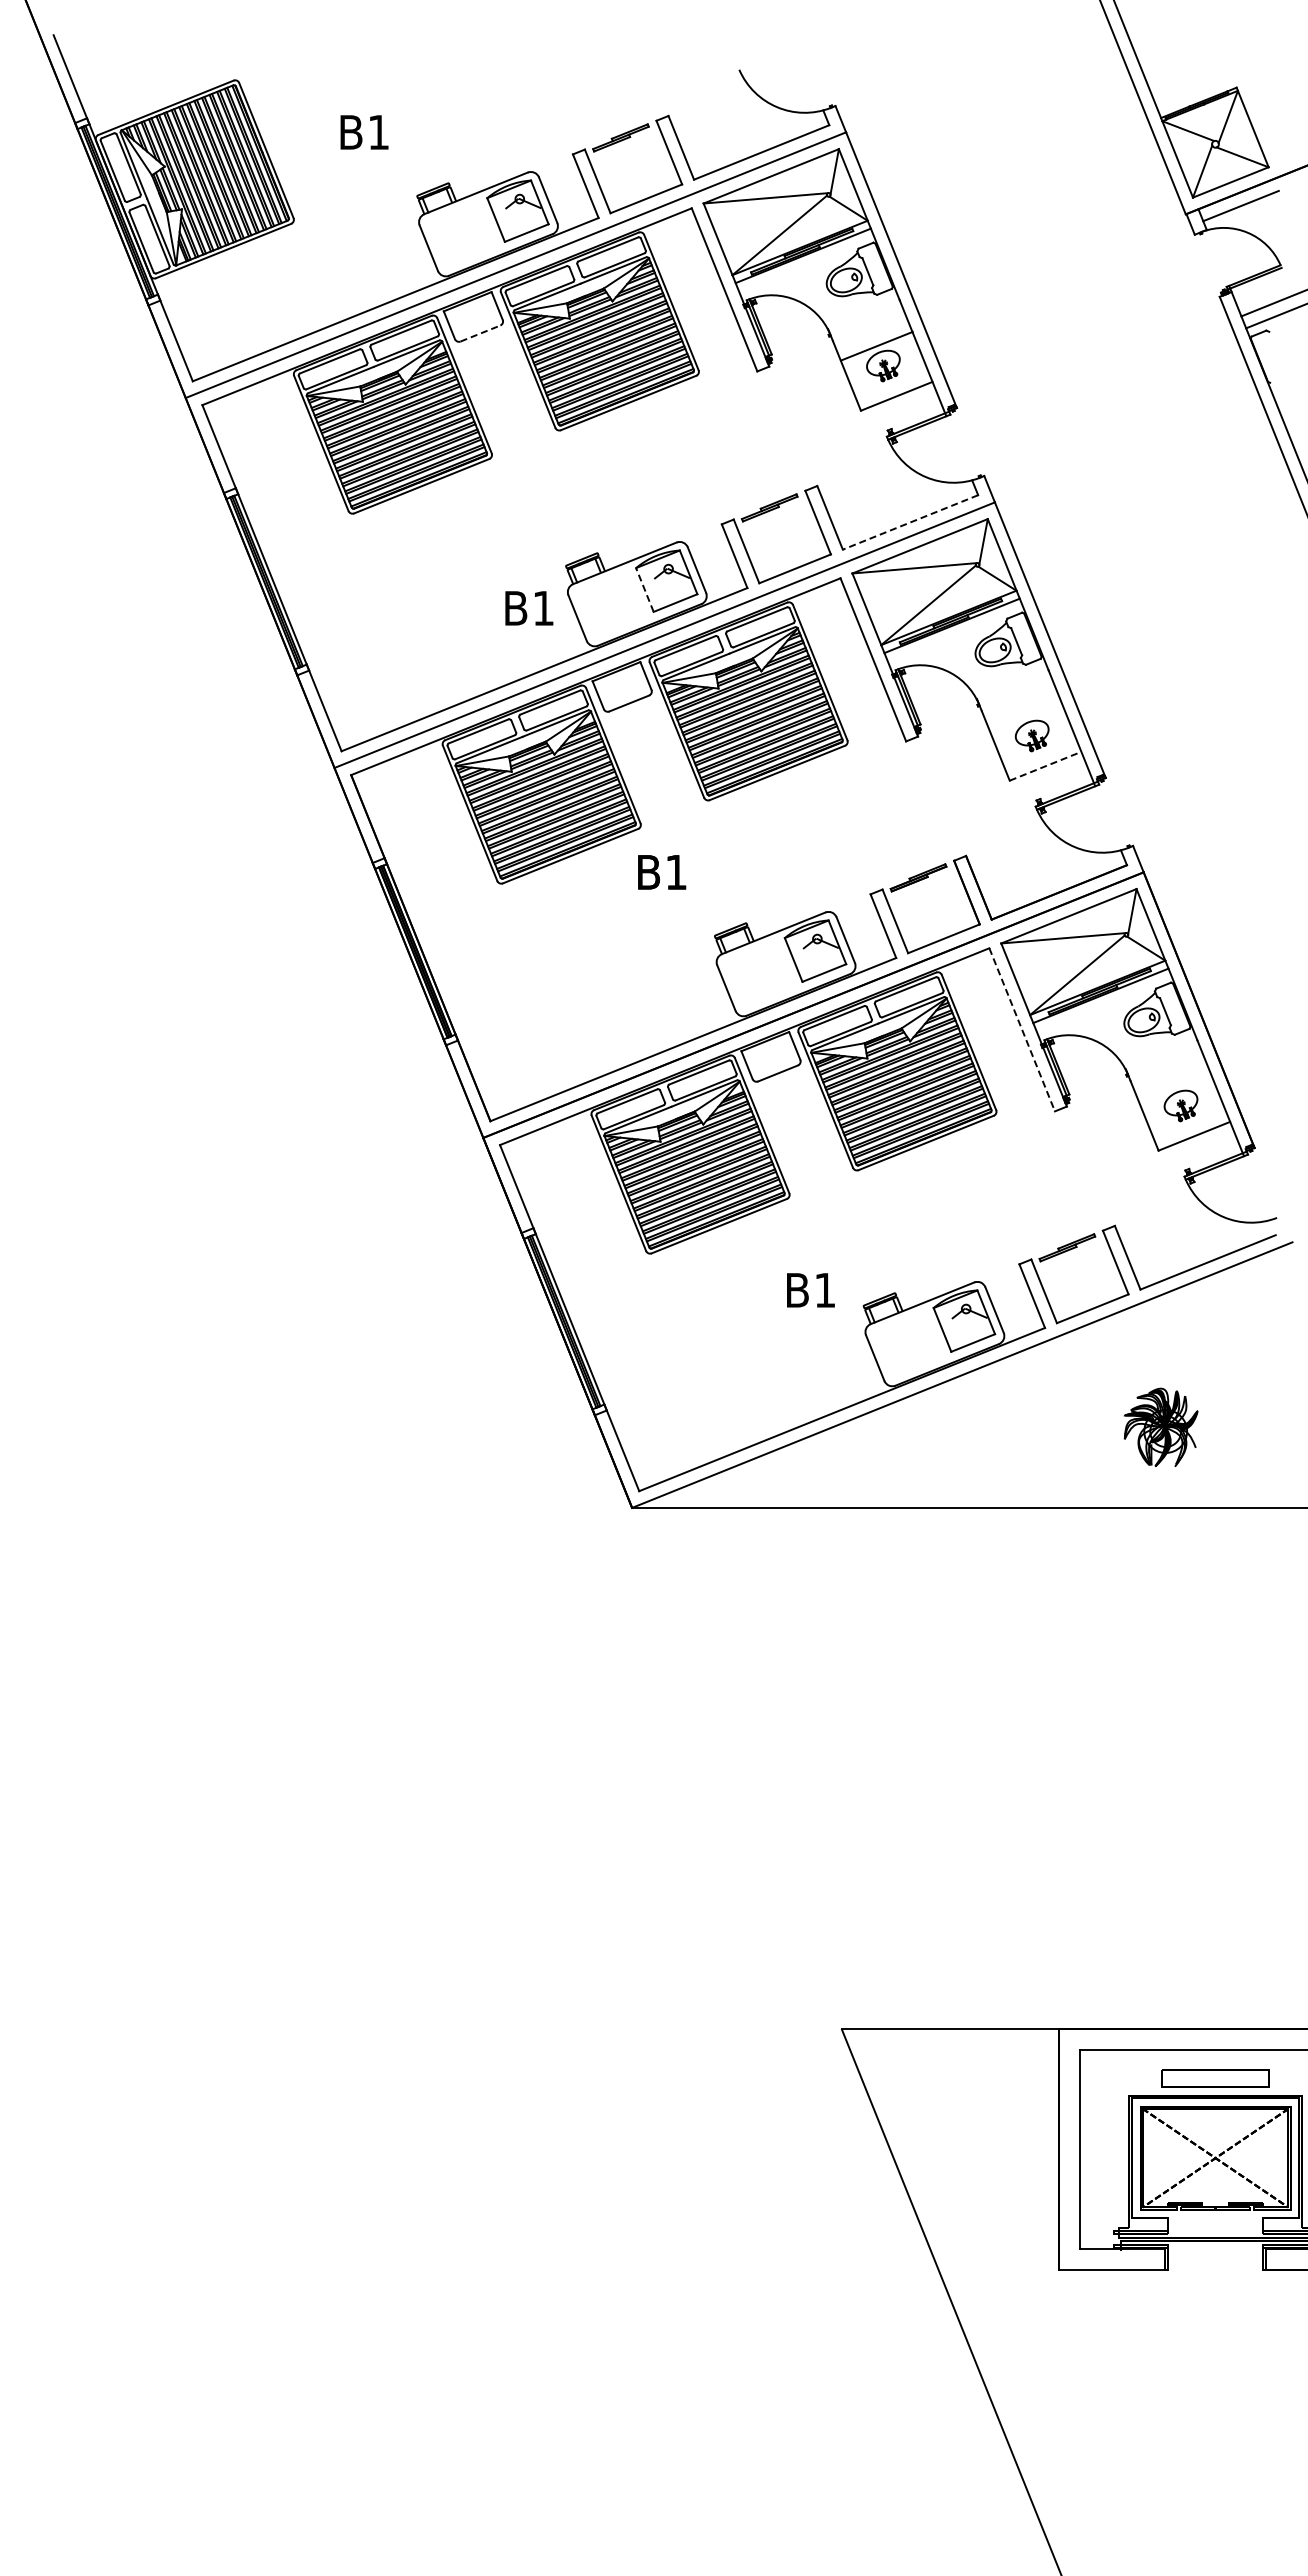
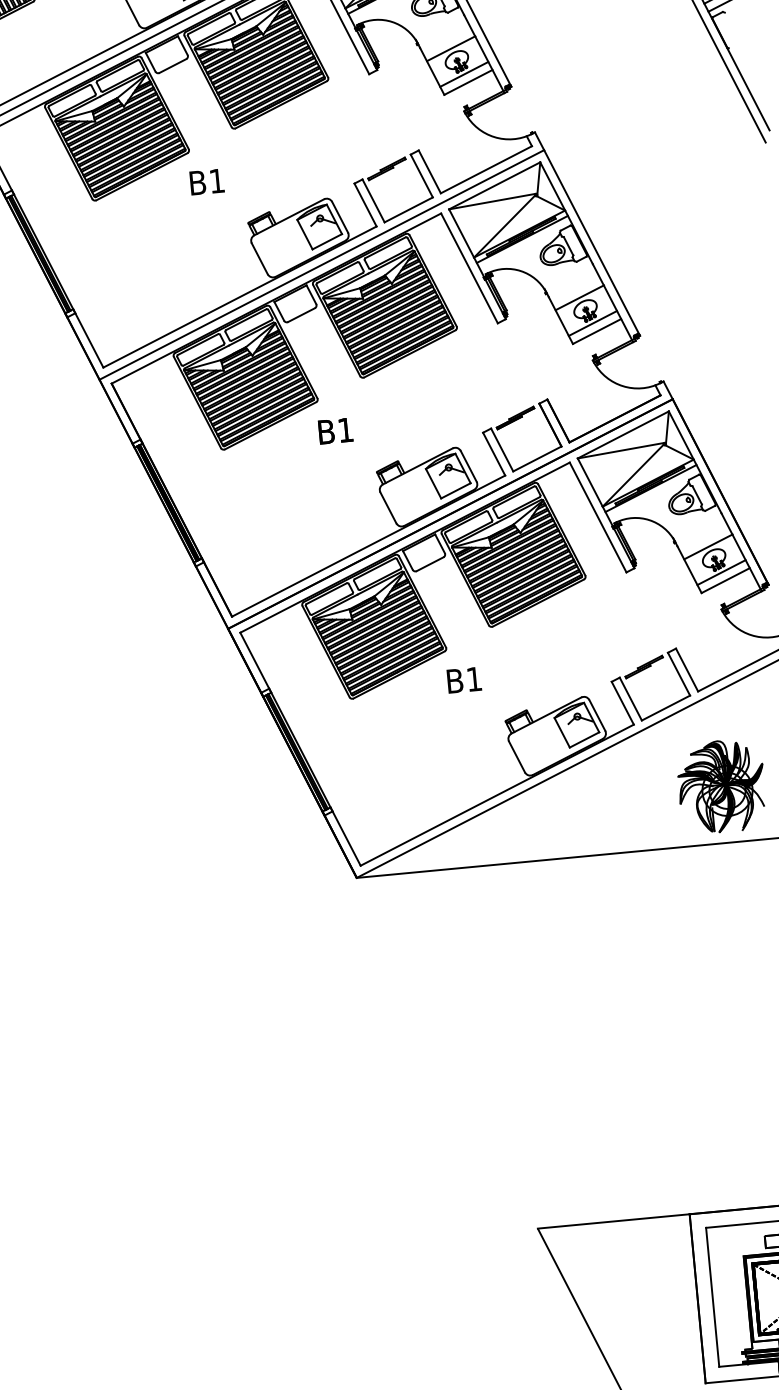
line: (480, 333) -> (172, 66), dashed -> solid
line: (891, 384) -> (463, 74), added
line: (910, 522) -> (486, 169), dashed -> solid
line: (644, 590) -> (304, 235), dashed -> solid
text: (529, 608) -> (207, 182), moved
line: (1025, 715) -> (579, 297), added
line: (1040, 753) -> (592, 322), added
line: (1045, 766) -> (597, 331), dashed -> solid
line: (1022, 1029) -> (598, 517), dashed -> solid
line: (1174, 1085) -> (708, 546), added
line: (1189, 1123) -> (721, 572), added
text: (810, 1290) -> (464, 680), moved
part: (1160, 1427) -> (721, 786), size x1.67

